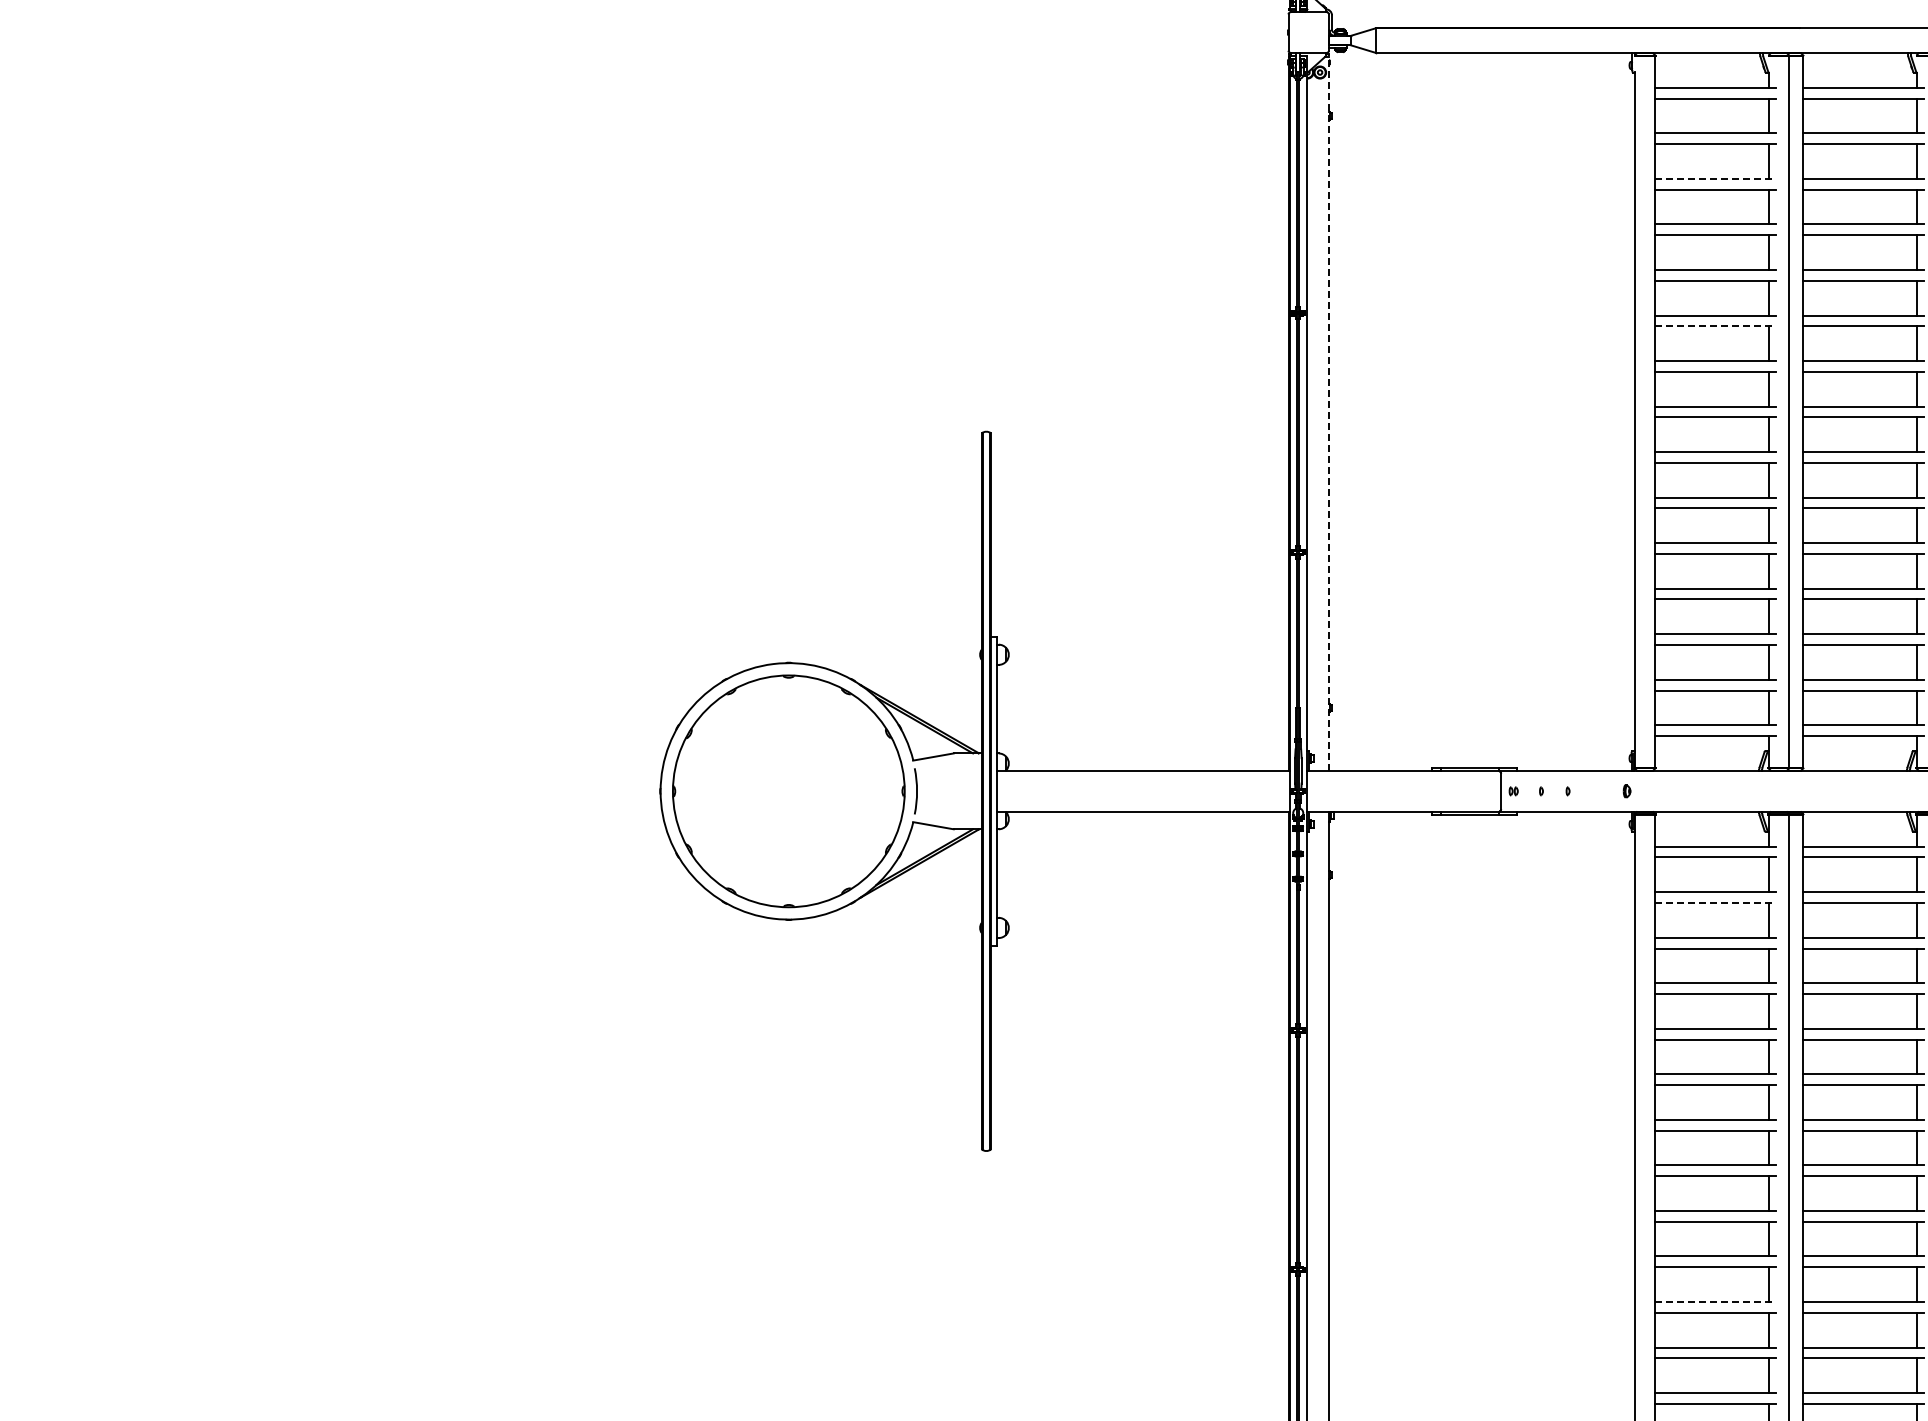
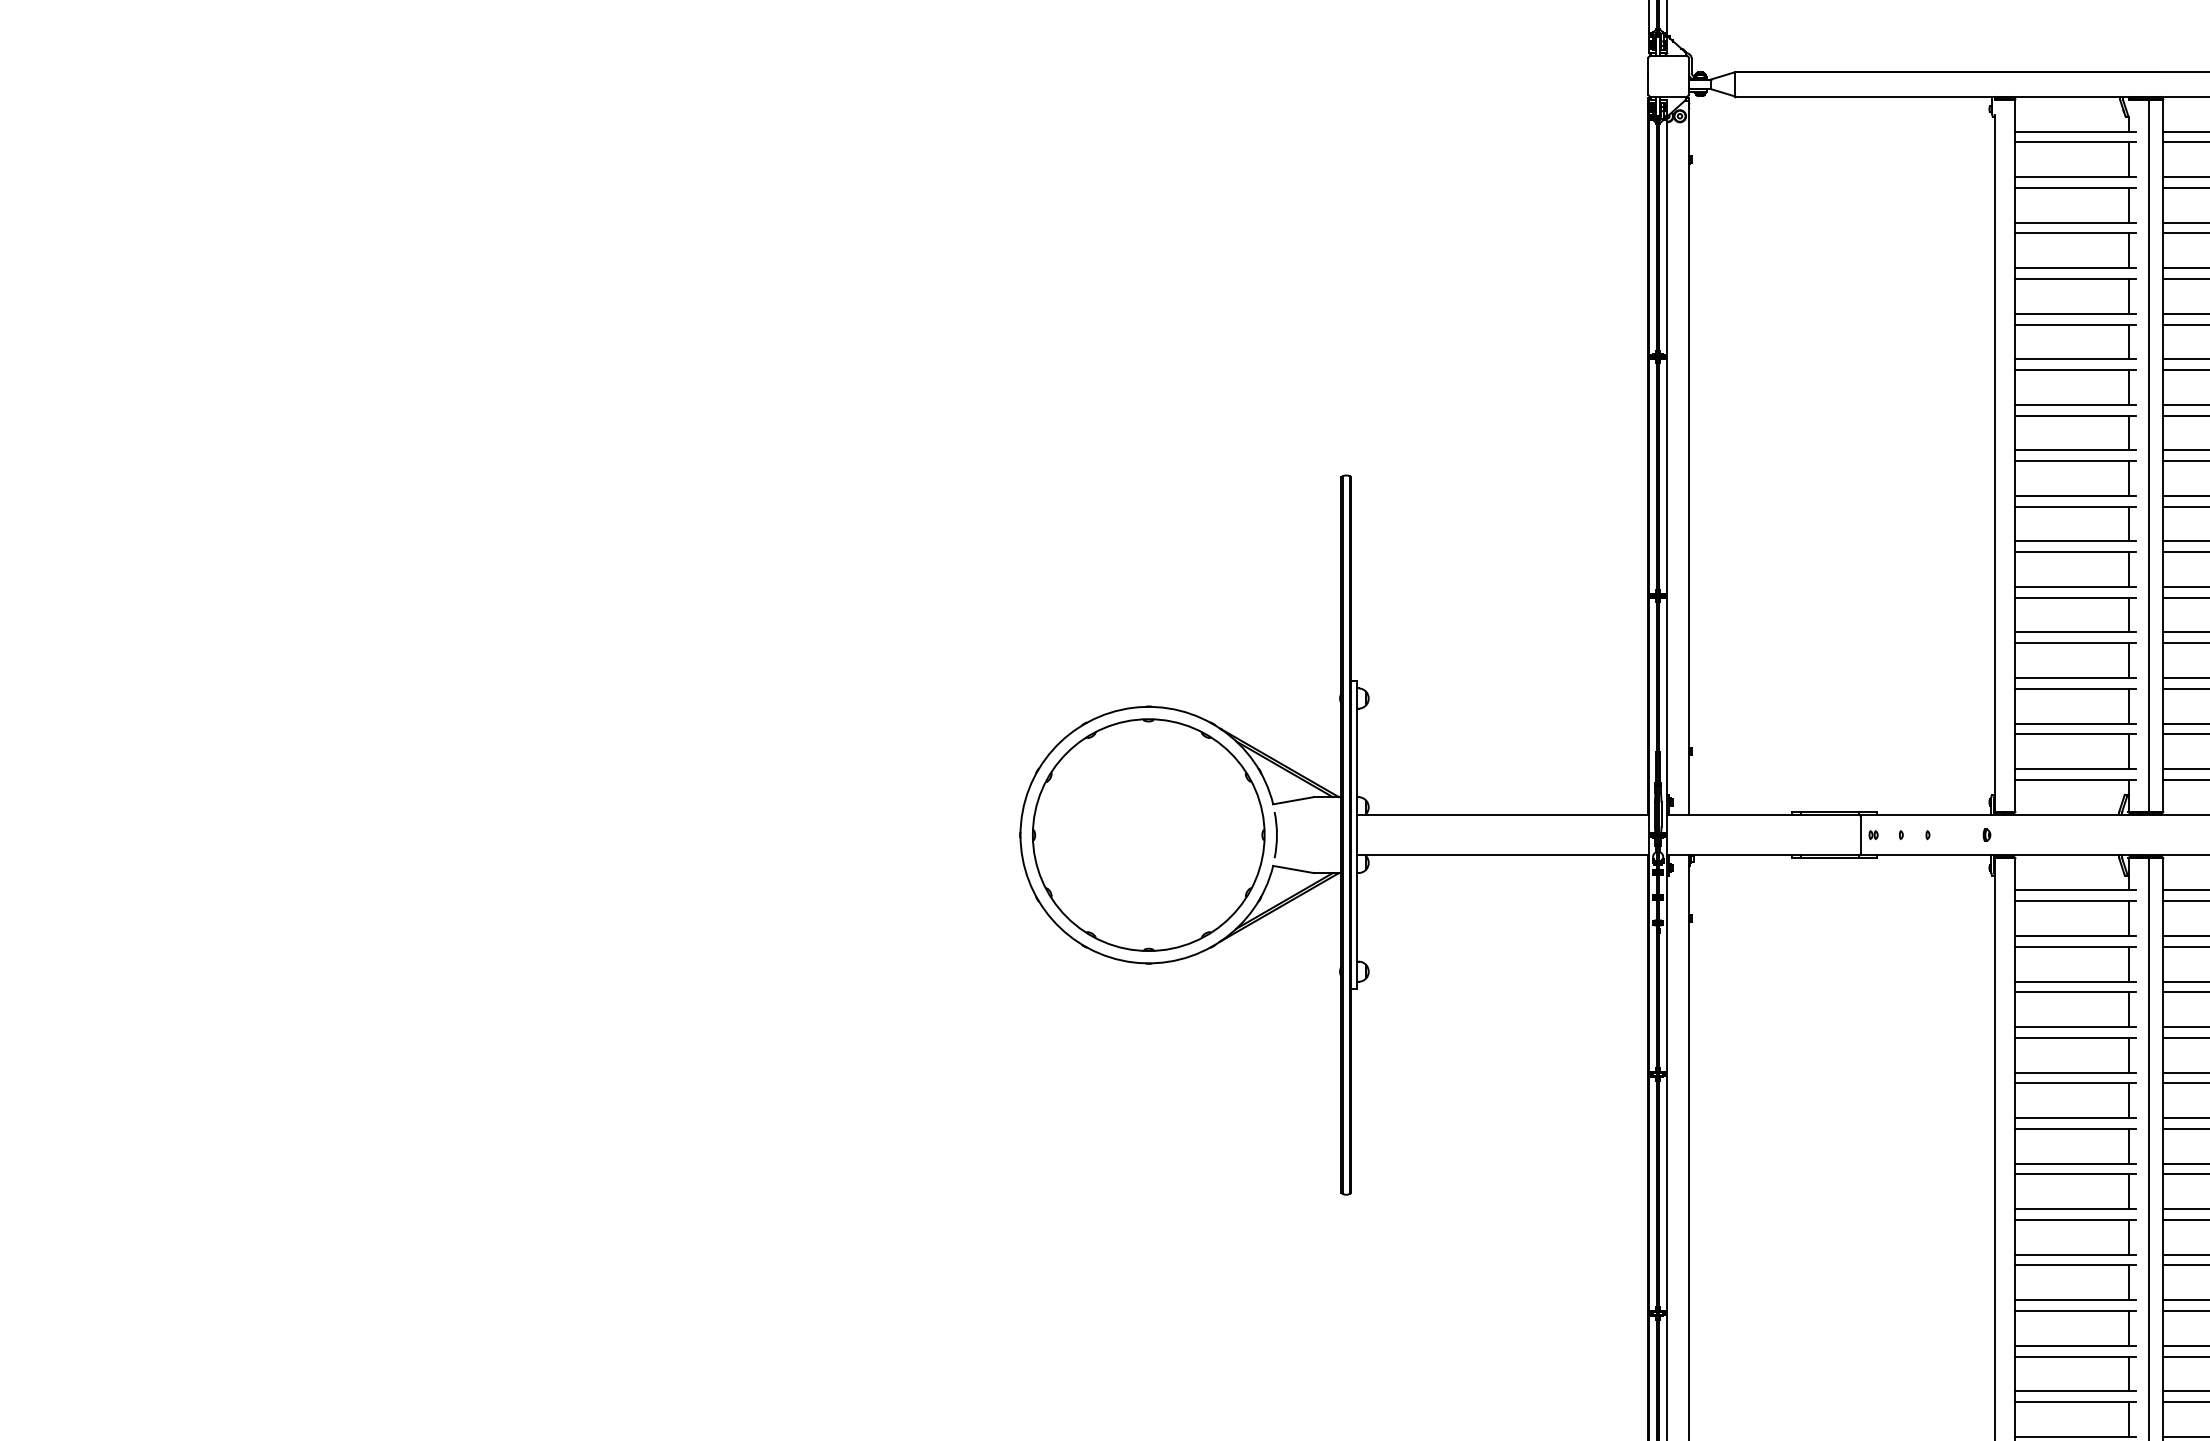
line: (1716, 178) -> (2076, 222), dashed -> solid
line: (1716, 326) -> (2076, 370), dashed -> solid
line: (1328, 411) -> (1688, 455), dashed -> solid
line: (1716, 902) -> (2076, 946), dashed -> solid
line: (1716, 1301) -> (2076, 1345), dashed -> solid

